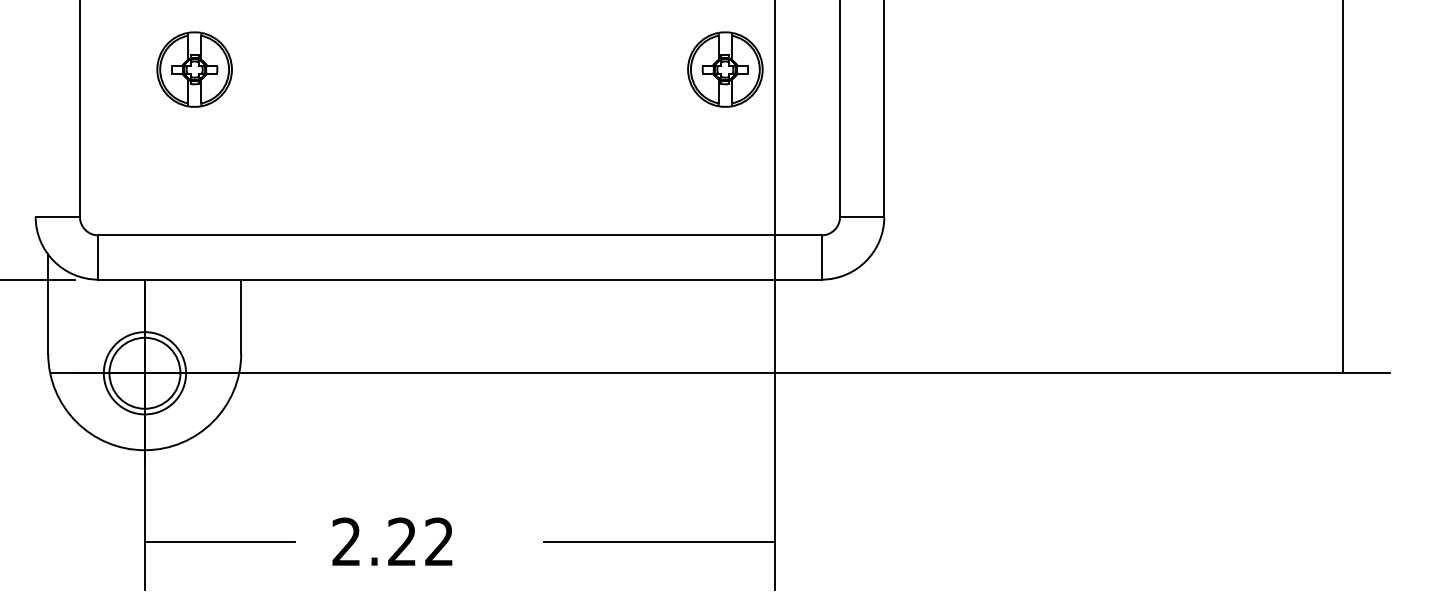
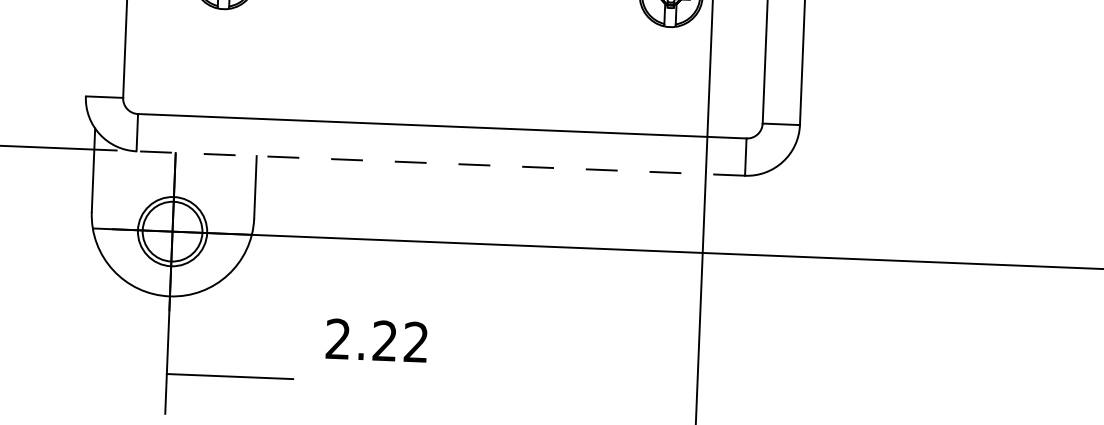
line: (460, 279) -> (441, 163), solid -> dashed
text: (392, 541) -> (376, 340), moved
line: (659, 542) -> (599, 391), removed

